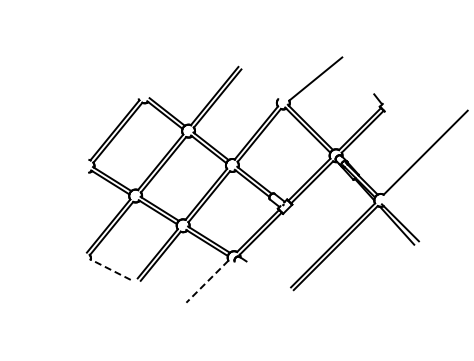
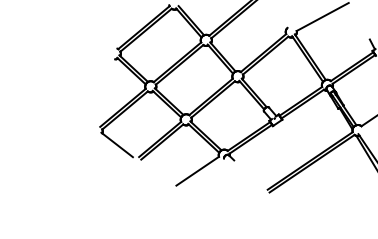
line: (109, 269) -> (116, 144), dashed -> solid
line: (207, 281) -> (197, 171), dashed -> solid

